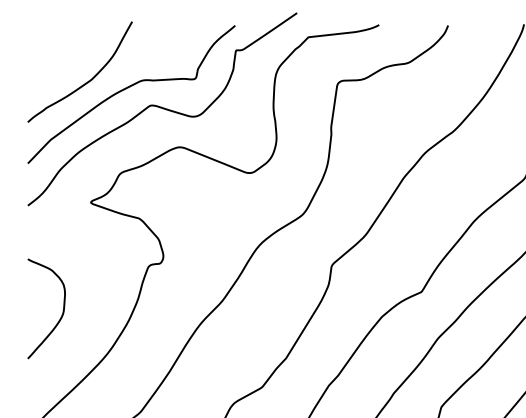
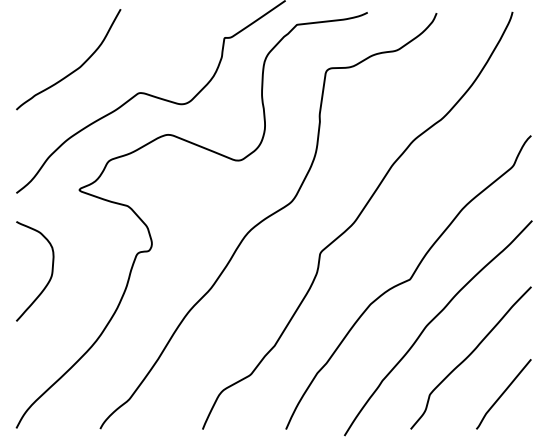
curve: (128, 87) -> (117, 75), removed
curve: (60, 315) -> (49, 278), moved

